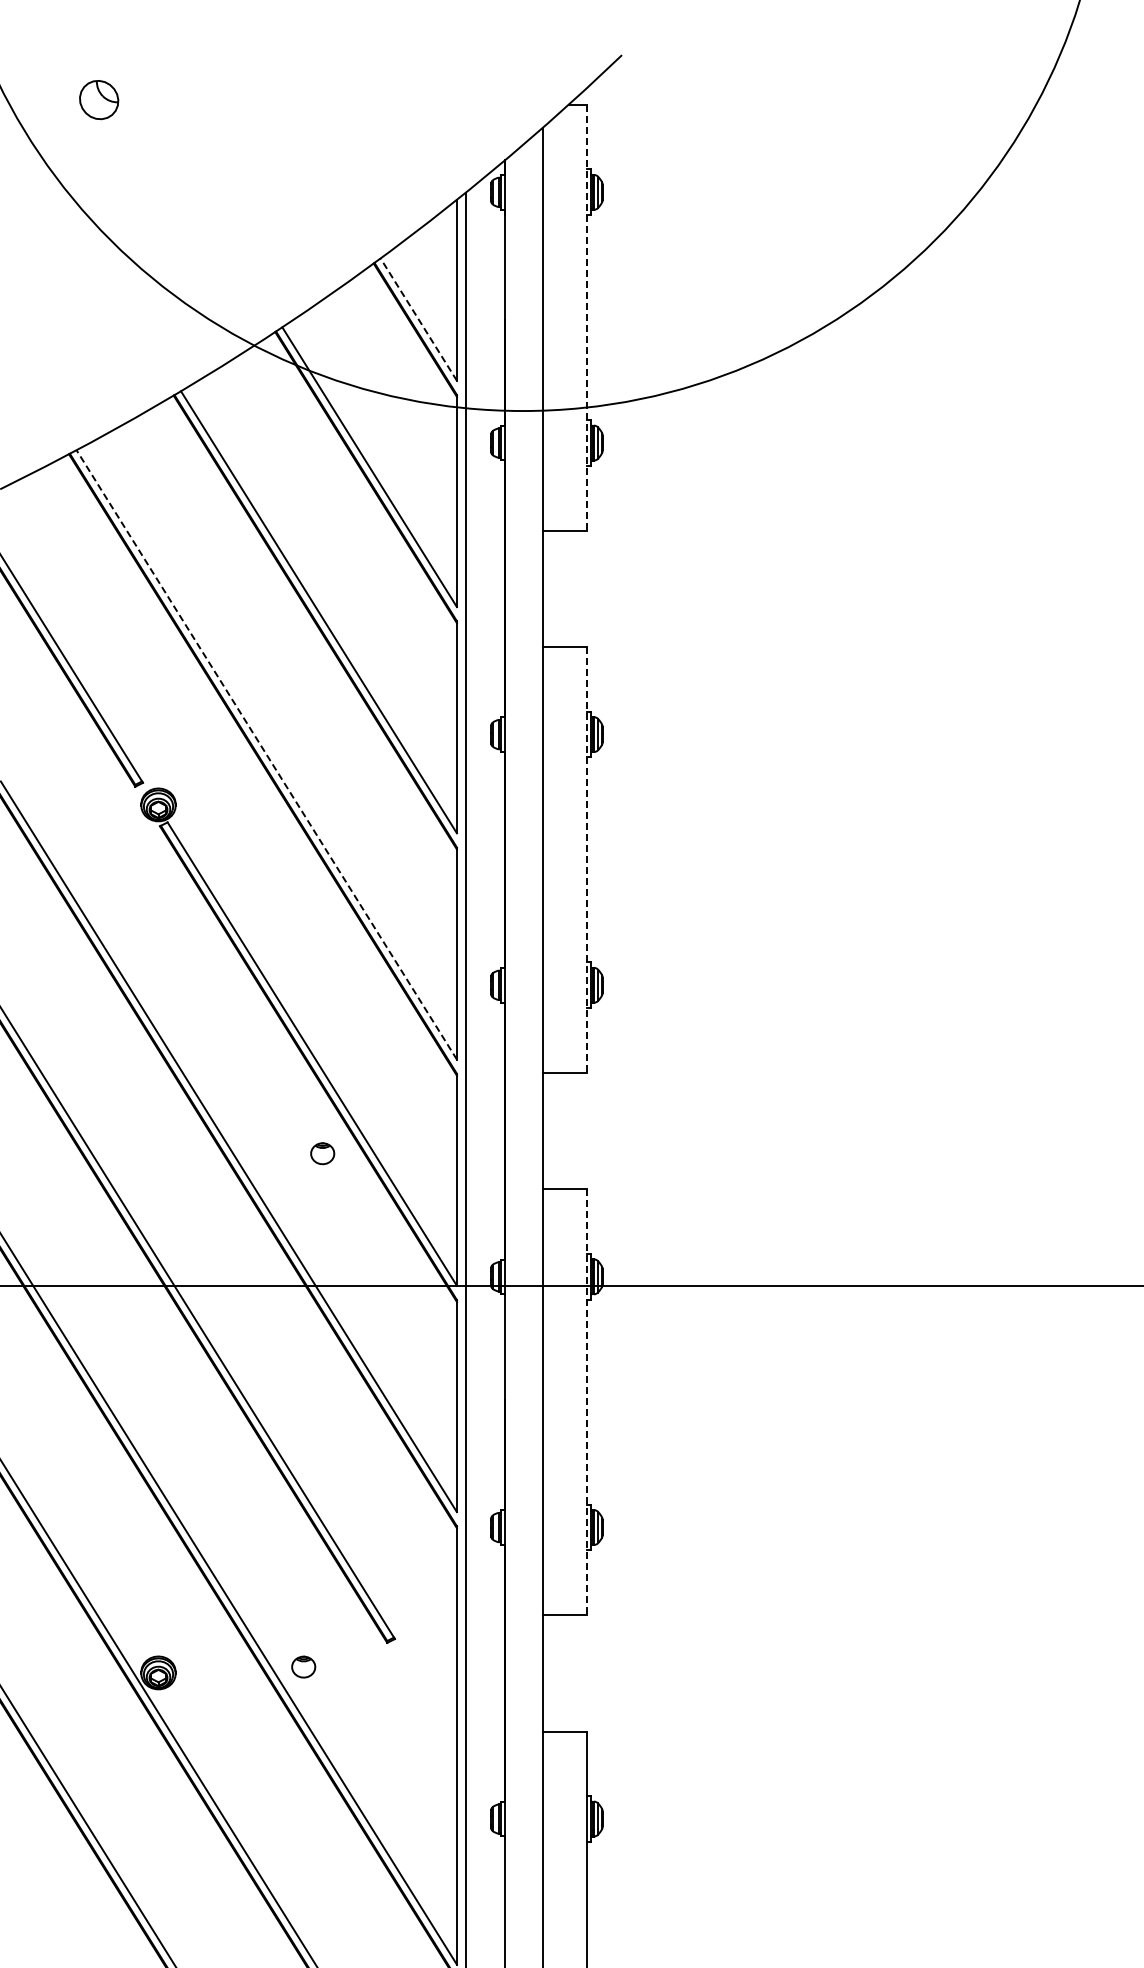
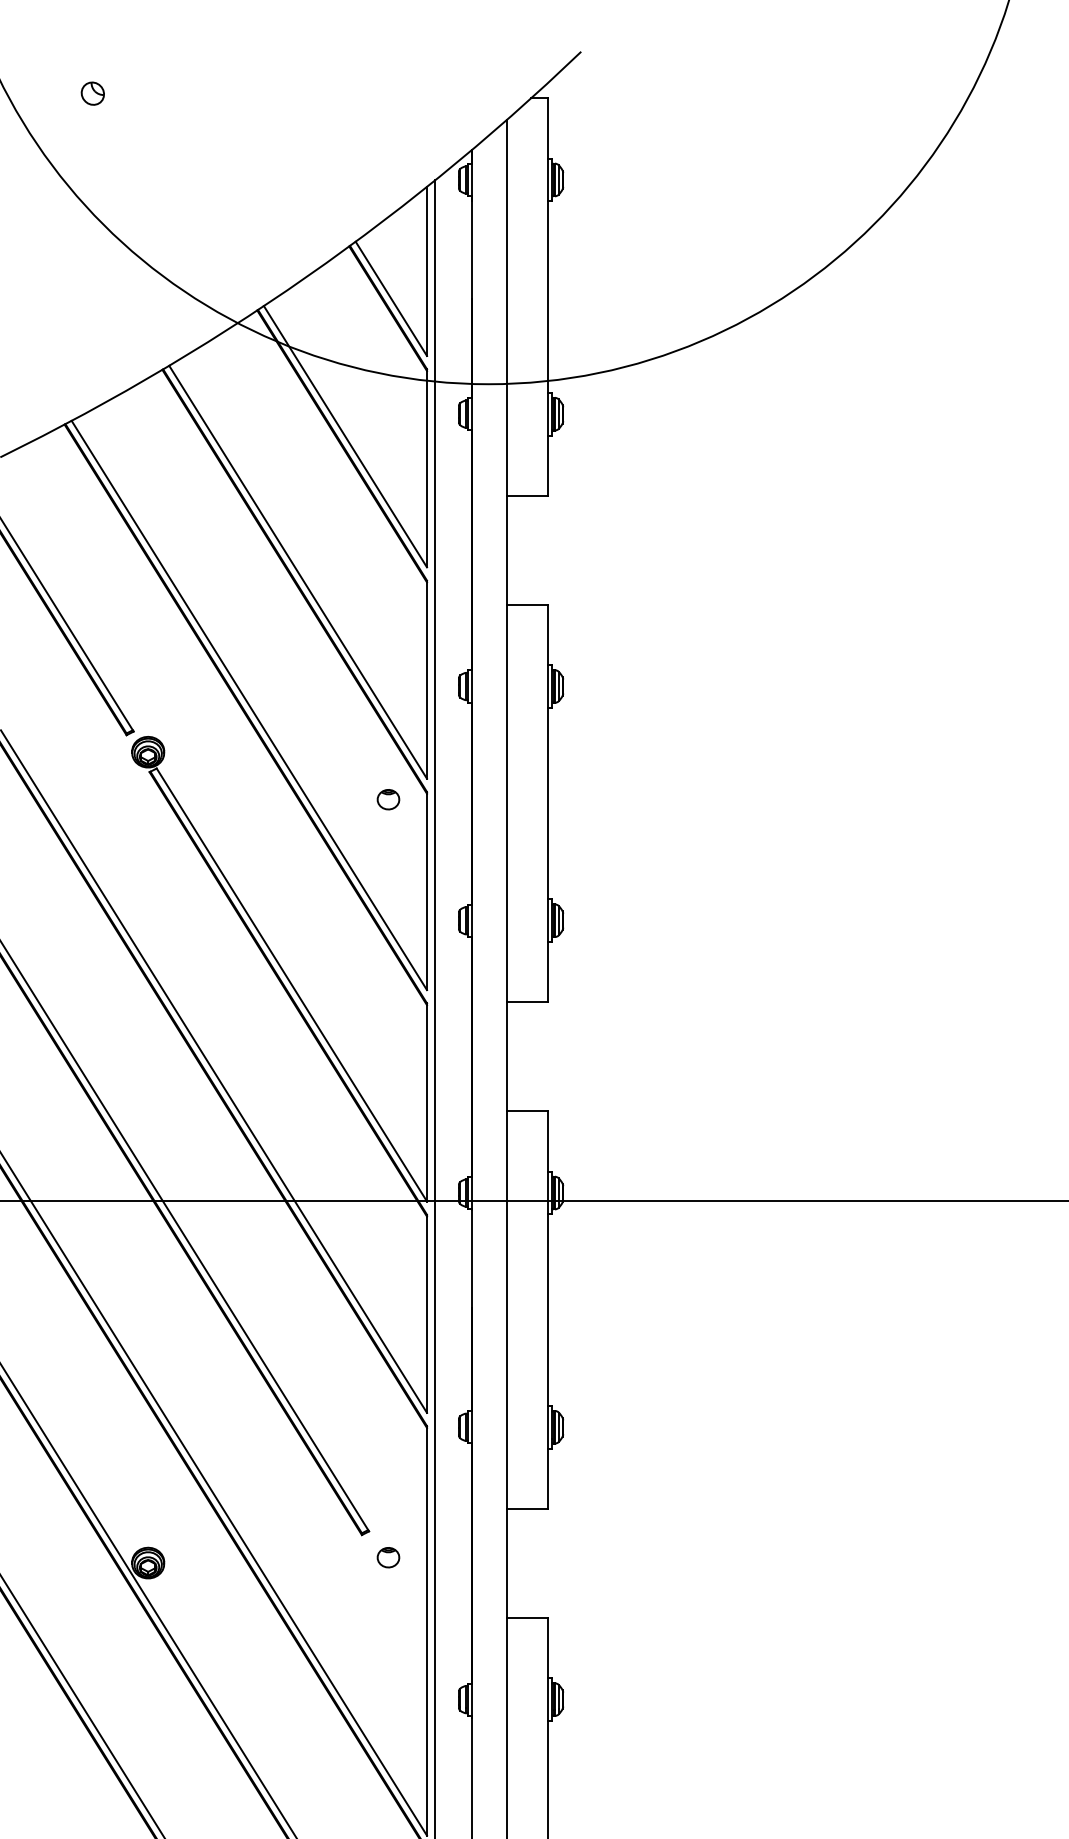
part: (99, 99) -> (93, 93), size x0.62
line: (586, 317) -> (548, 296), dashed -> solid
line: (418, 319) -> (391, 298), dashed -> solid
line: (266, 754) -> (249, 705), dashed -> solid
line: (586, 859) -> (548, 803), dashed -> solid
part: (322, 1153) -> (388, 799), moved
line: (586, 1402) -> (548, 1310), dashed -> solid
part: (303, 1666) -> (388, 1557), moved

